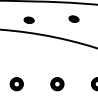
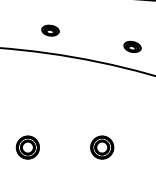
part: (73, 18) -> (131, 45), moved

